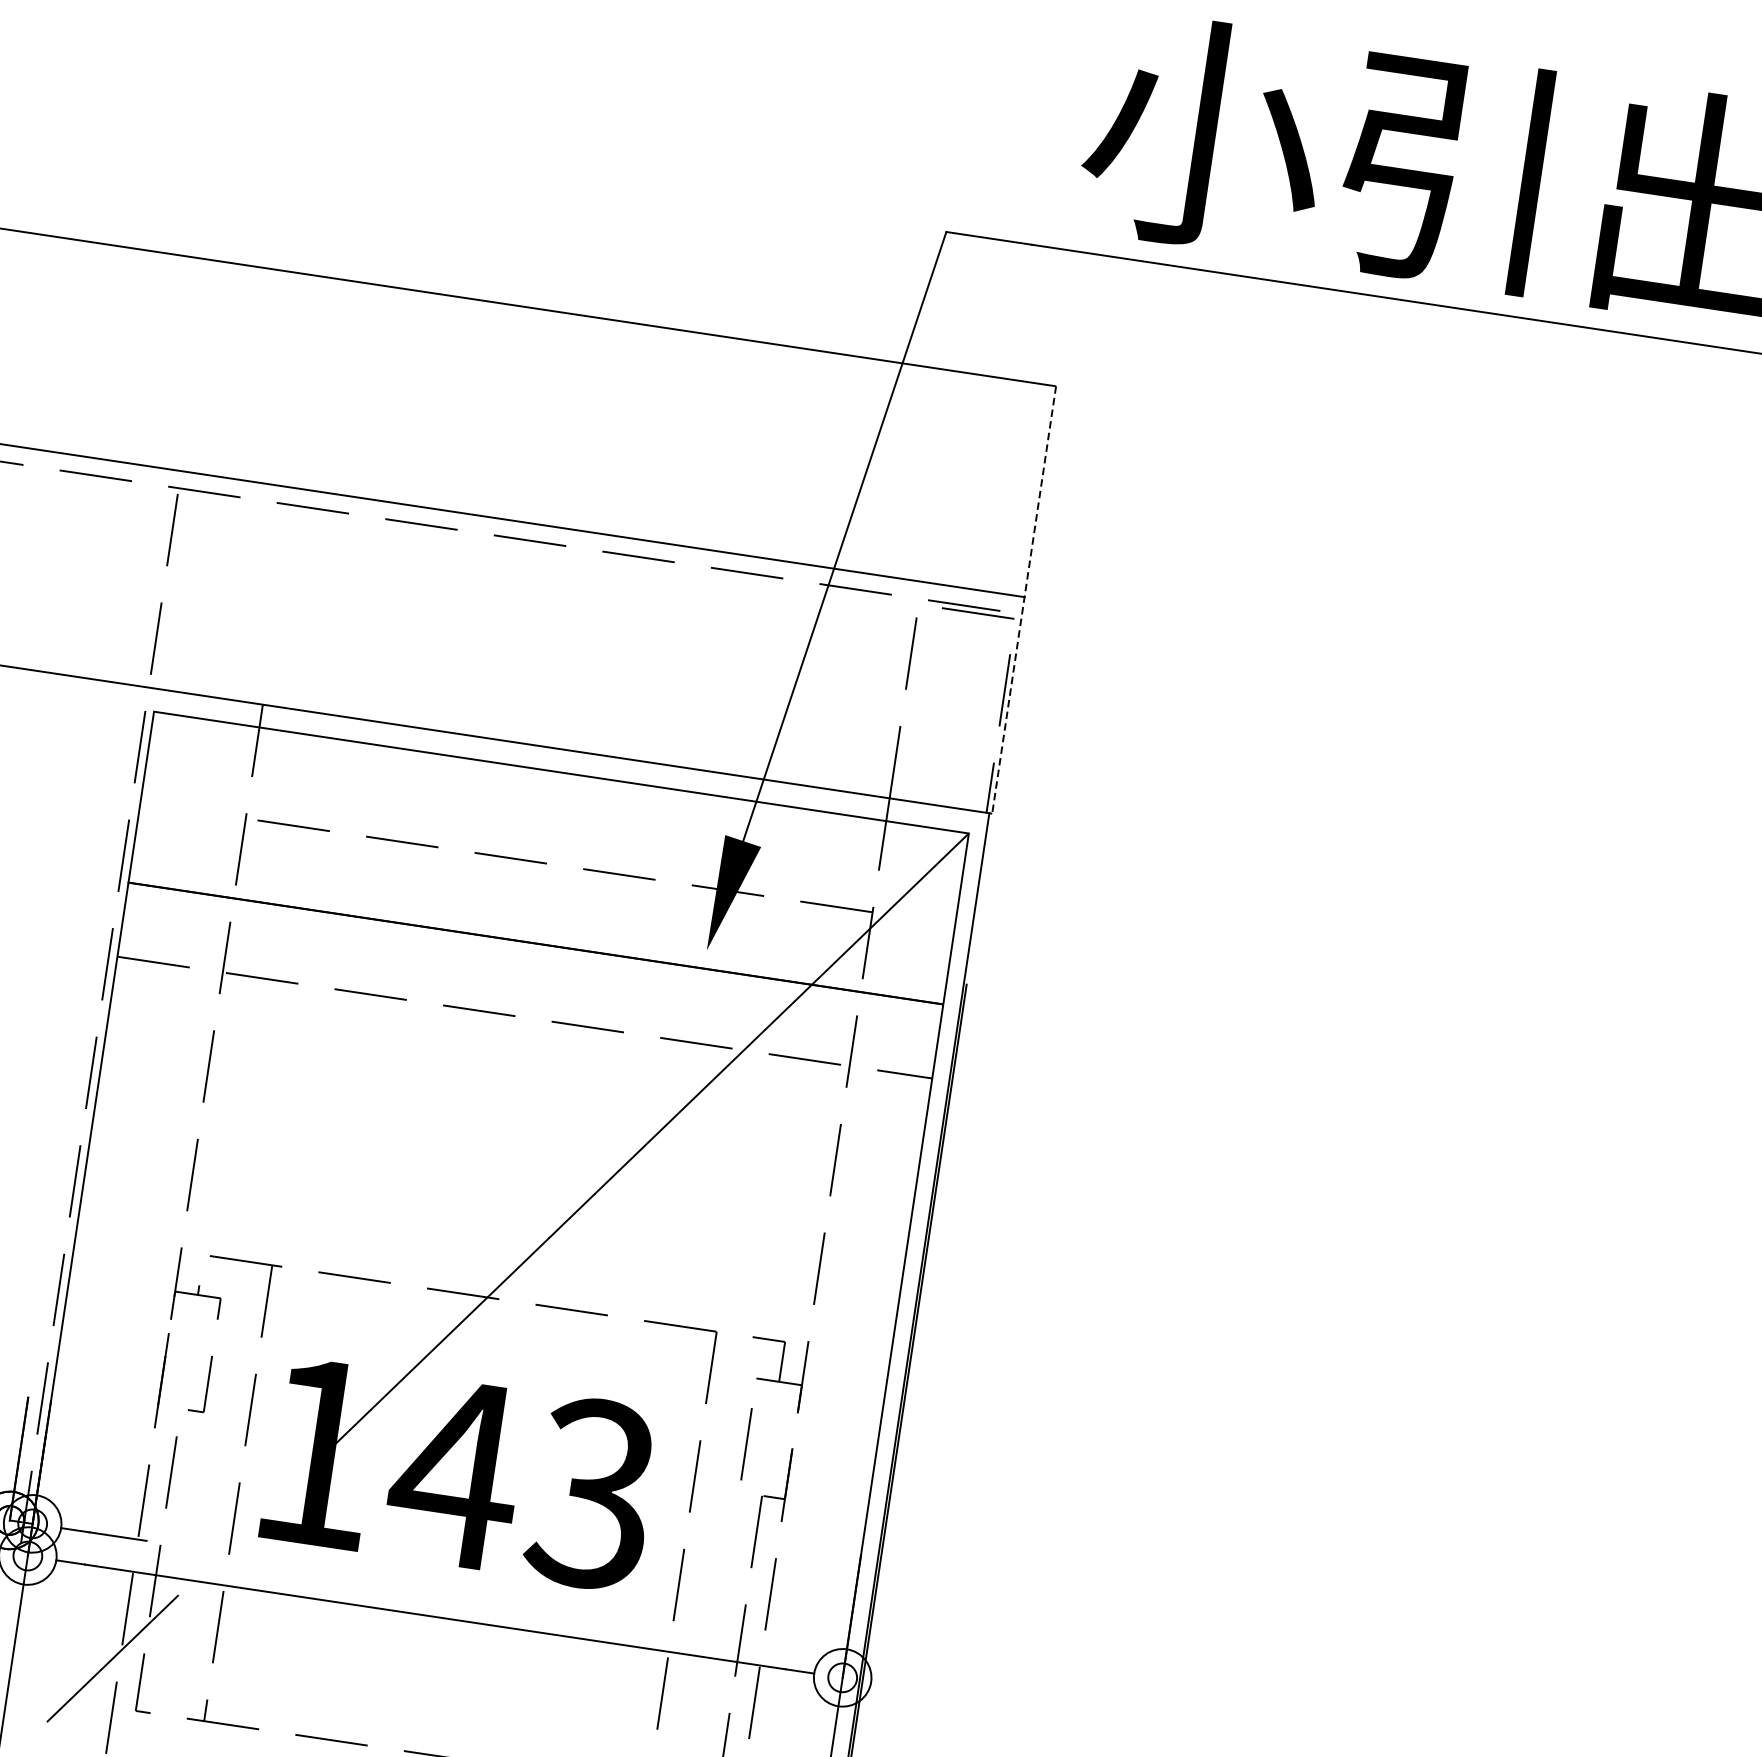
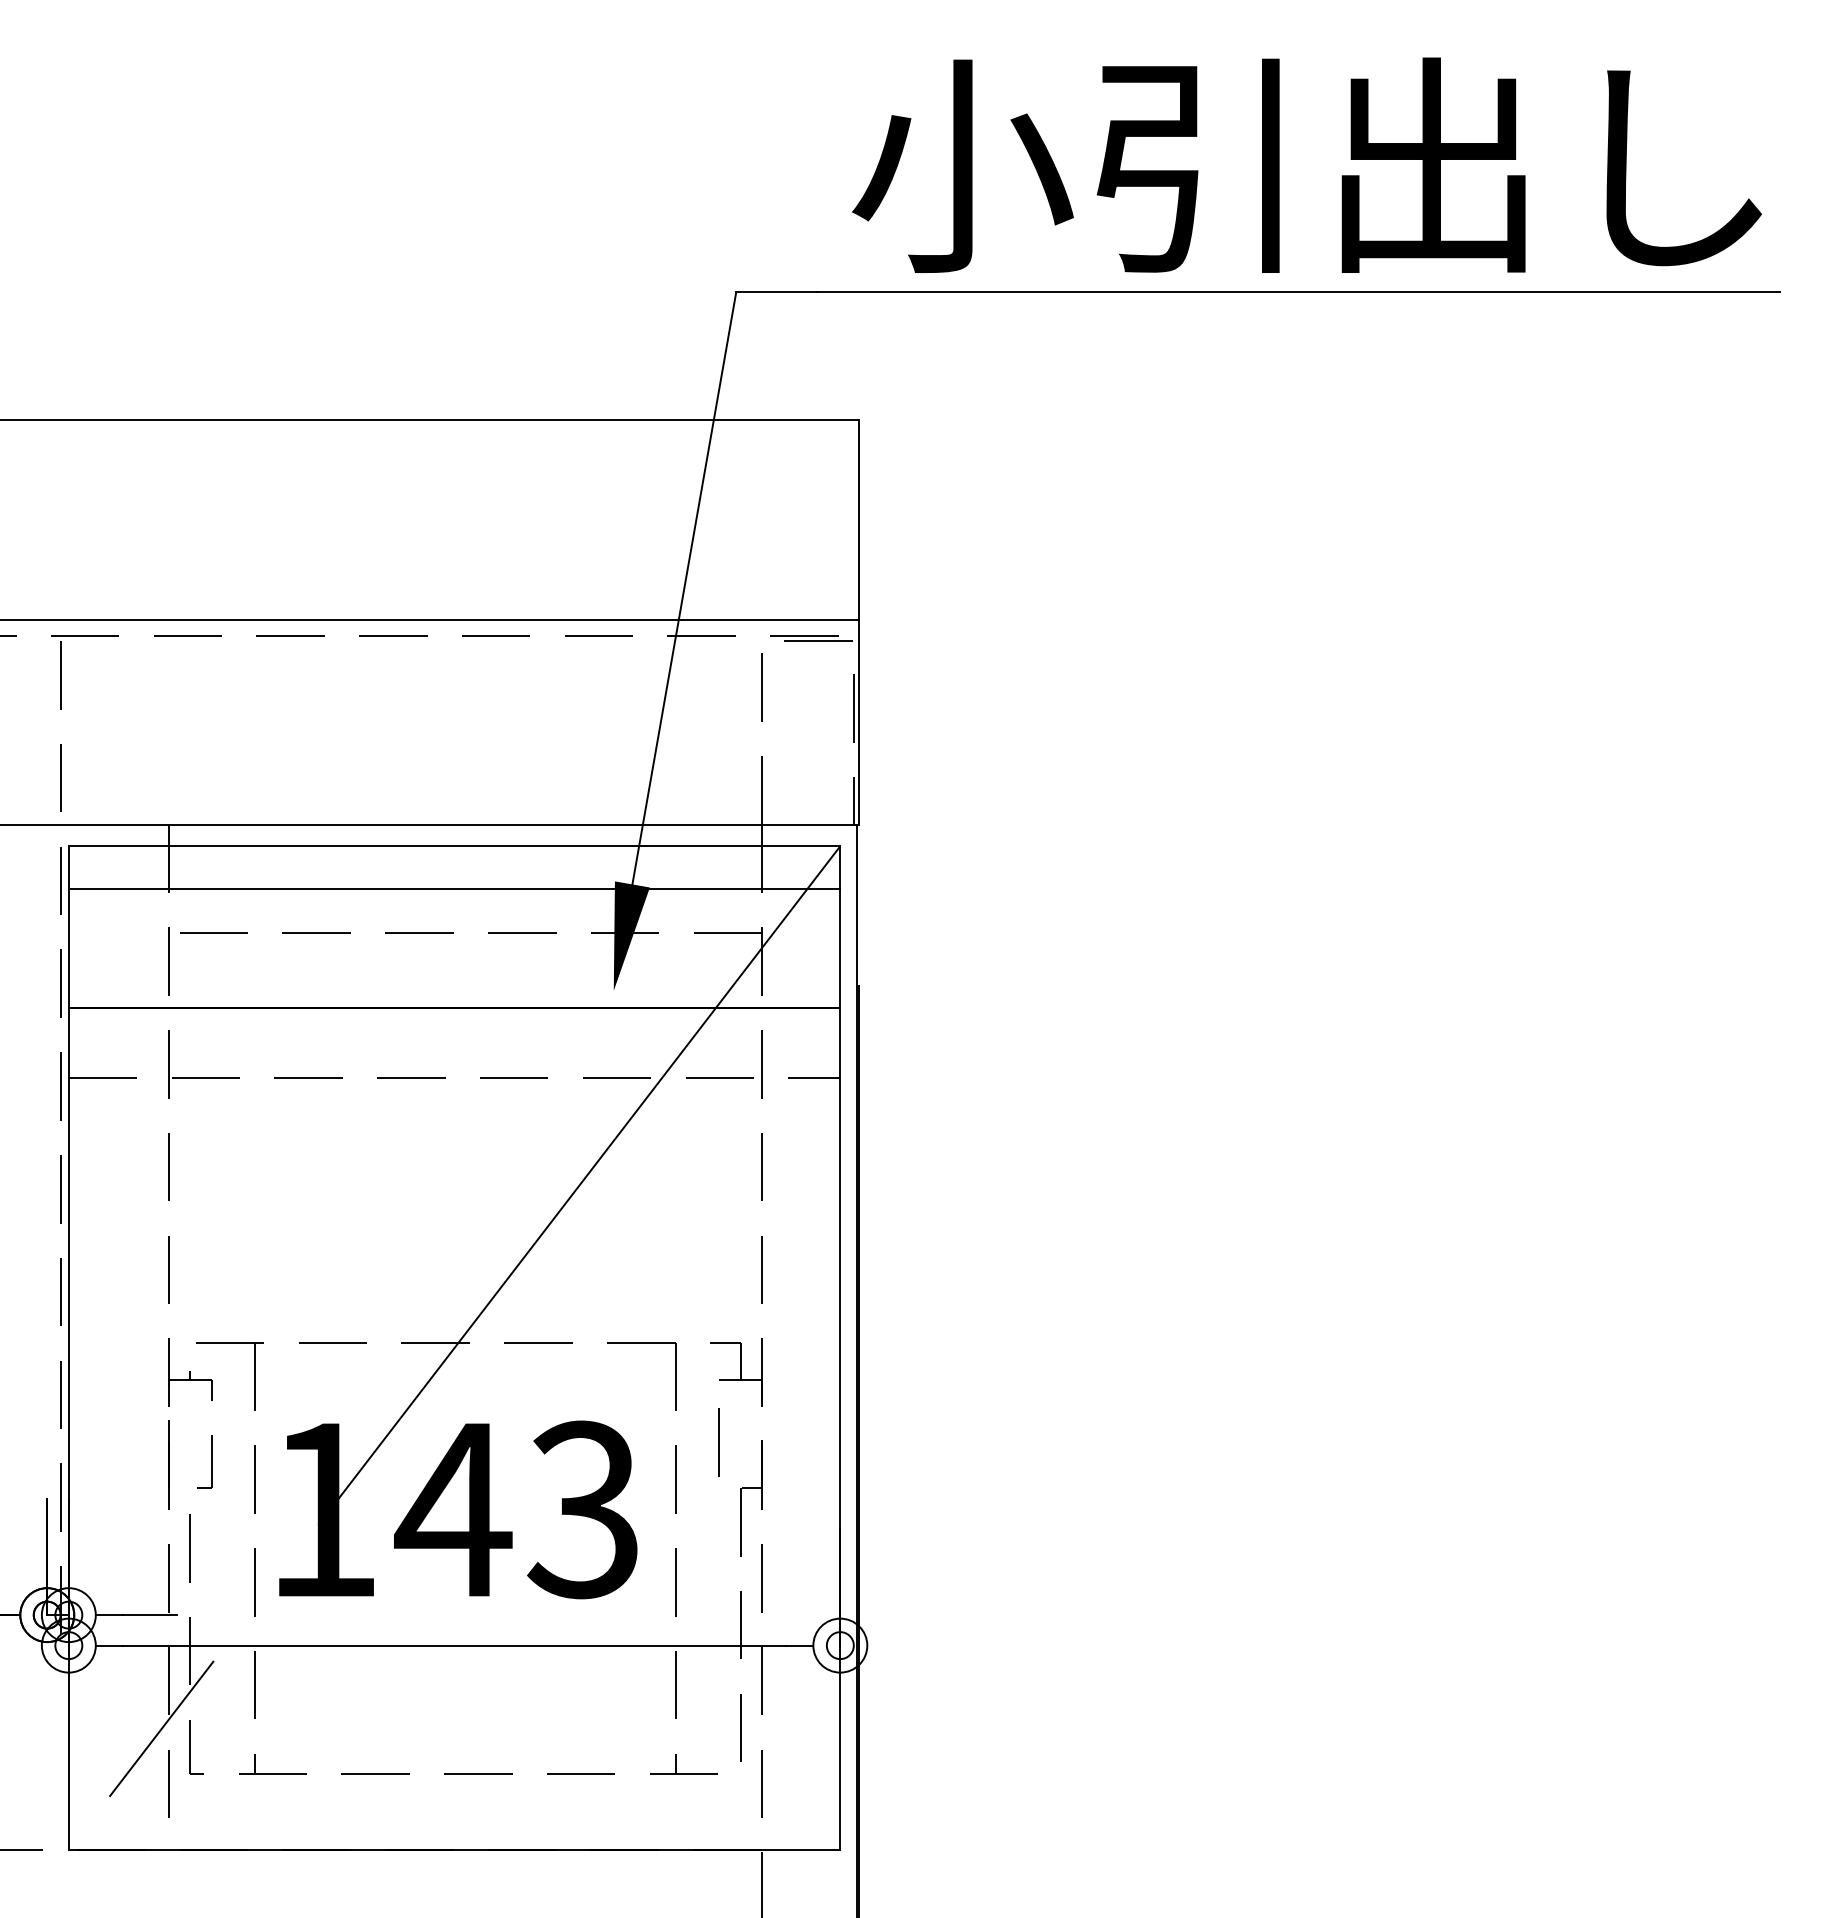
line: (1024, 600) -> (859, 622), dashed -> solid
line: (554, 818) -> (454, 889), added

